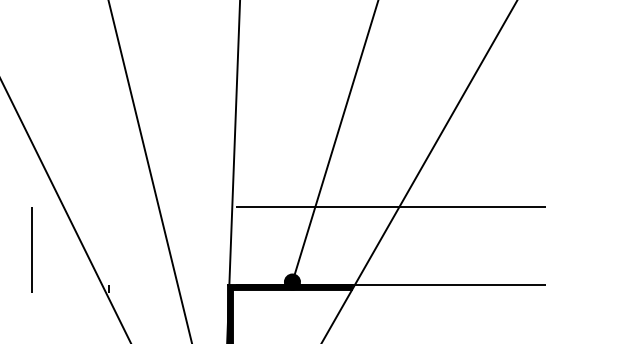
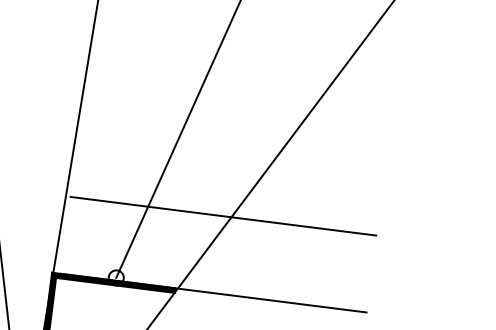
fill: (292, 281) -> (116, 277), removed

